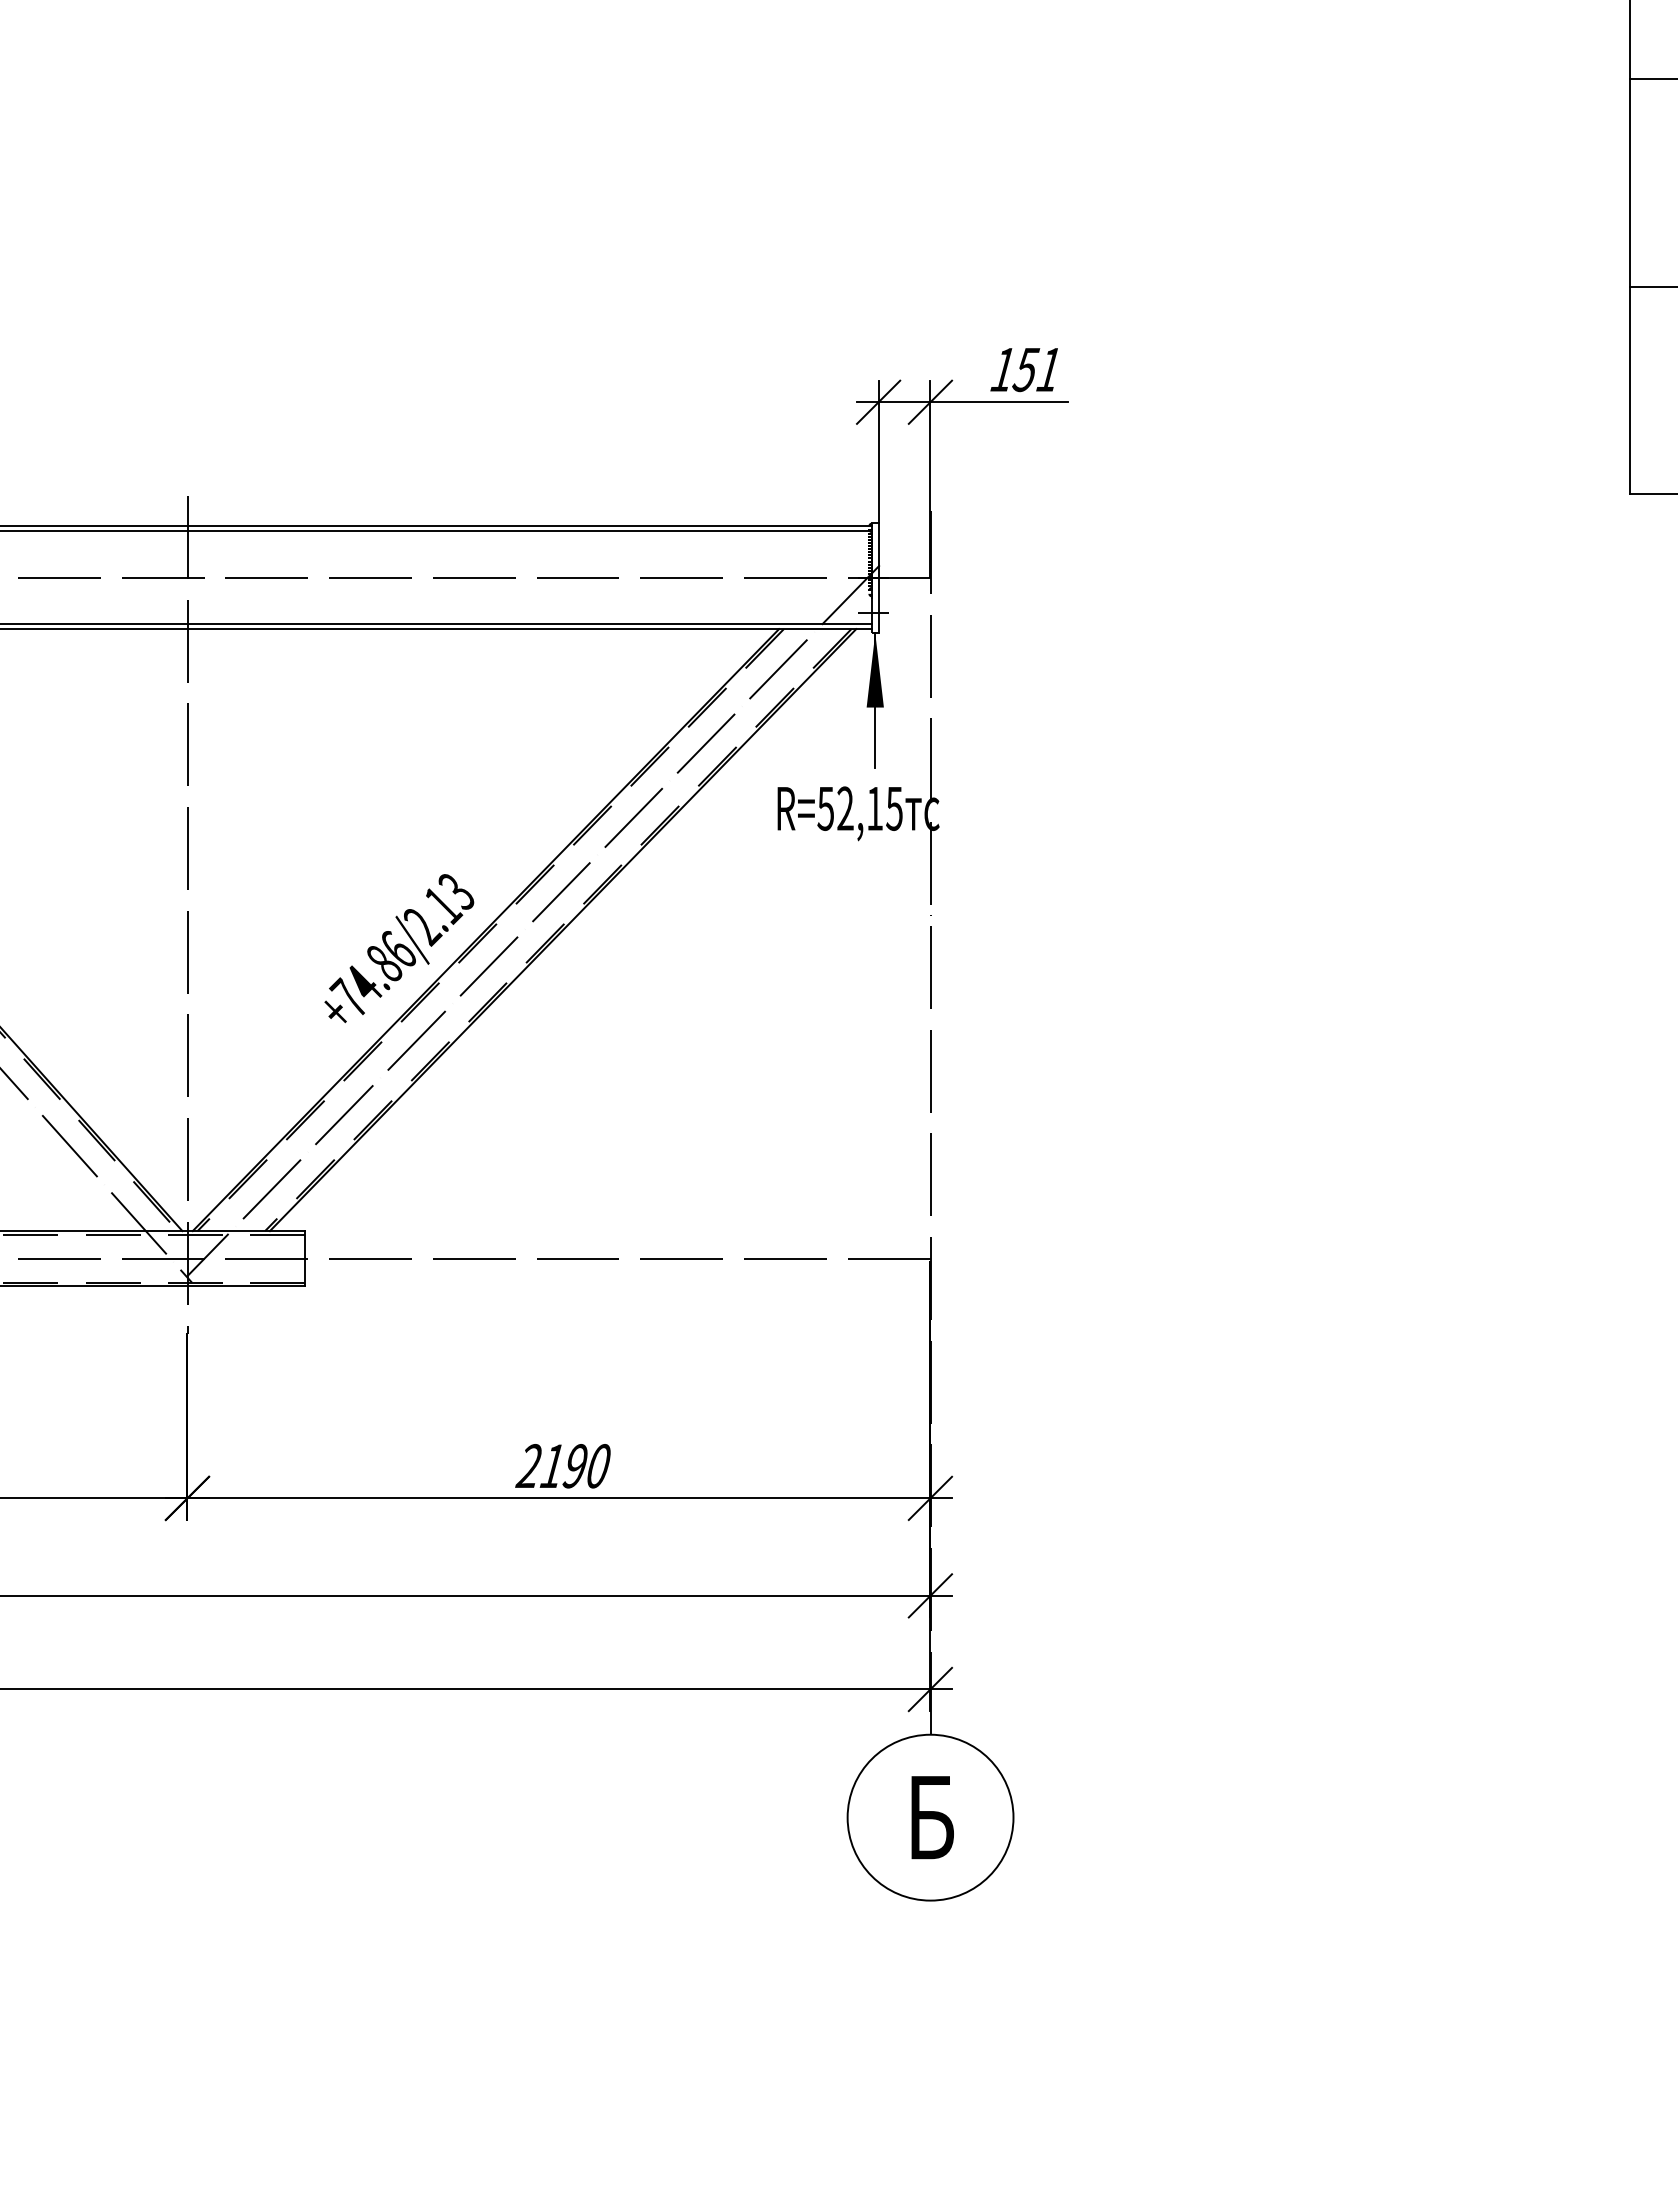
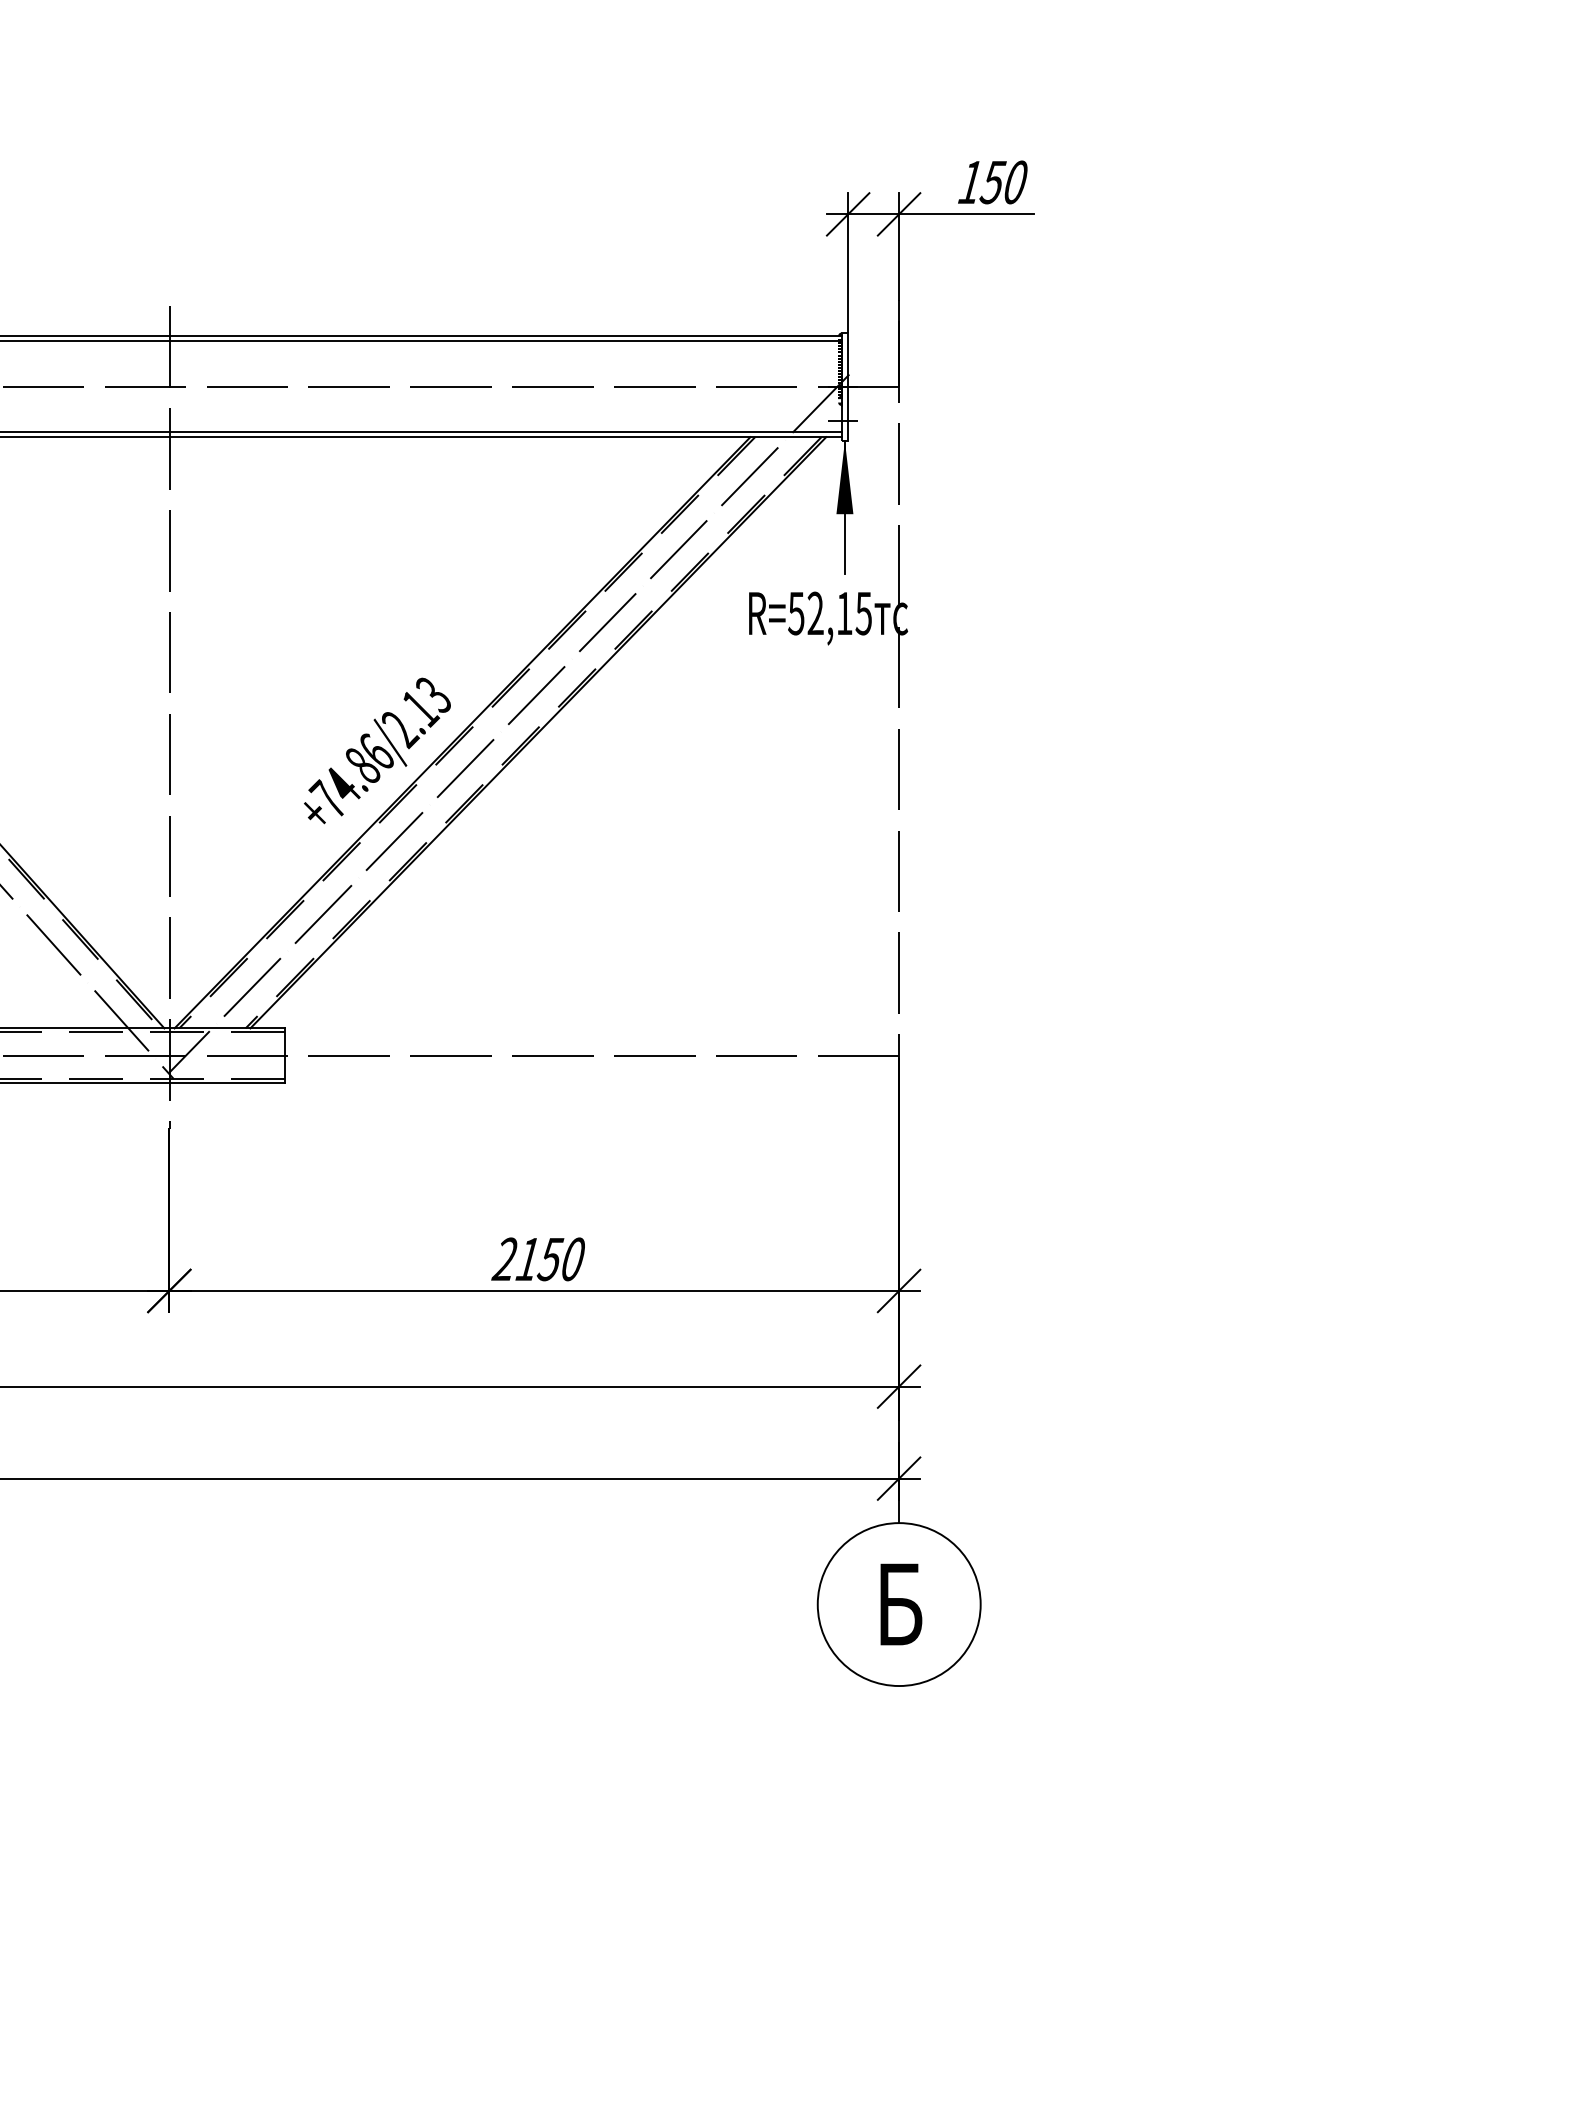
text: (1048, 369) -> (1015, 182), 151 -> 150
text: (575, 1466) -> (550, 1259), 2190 -> 2150

